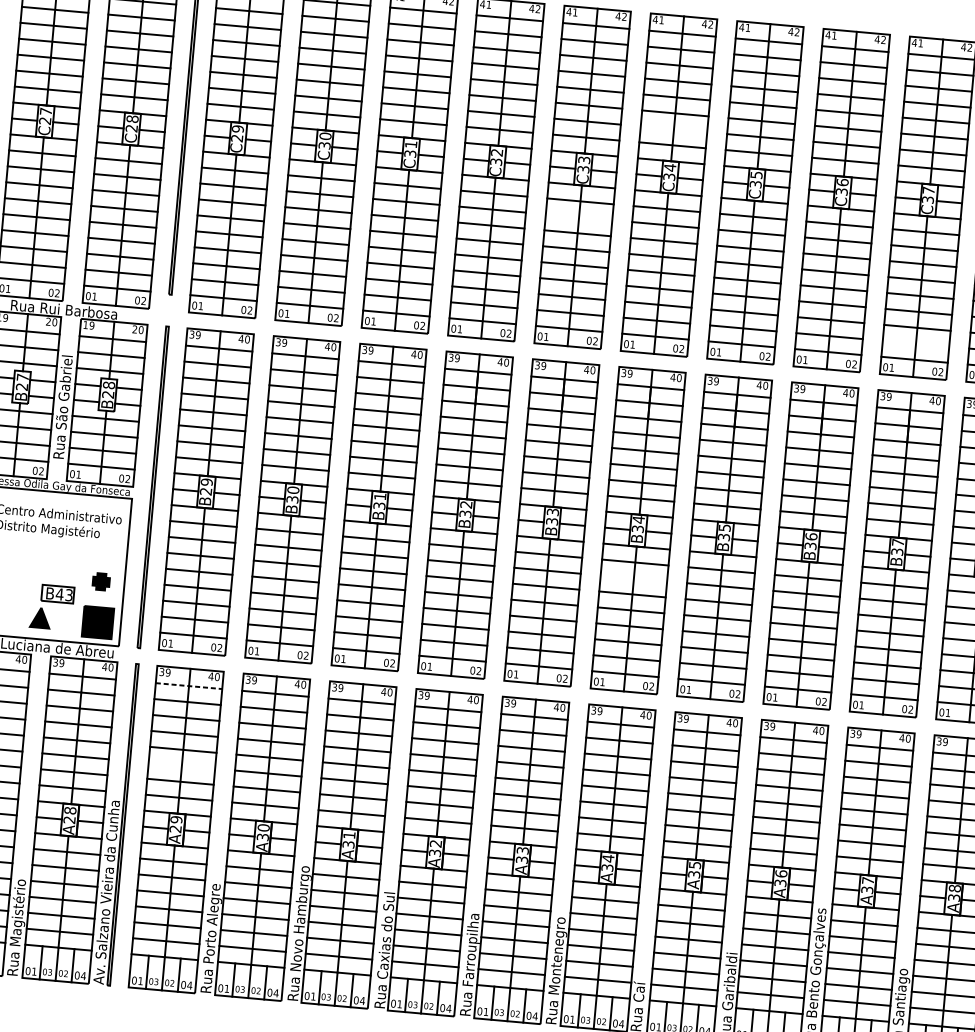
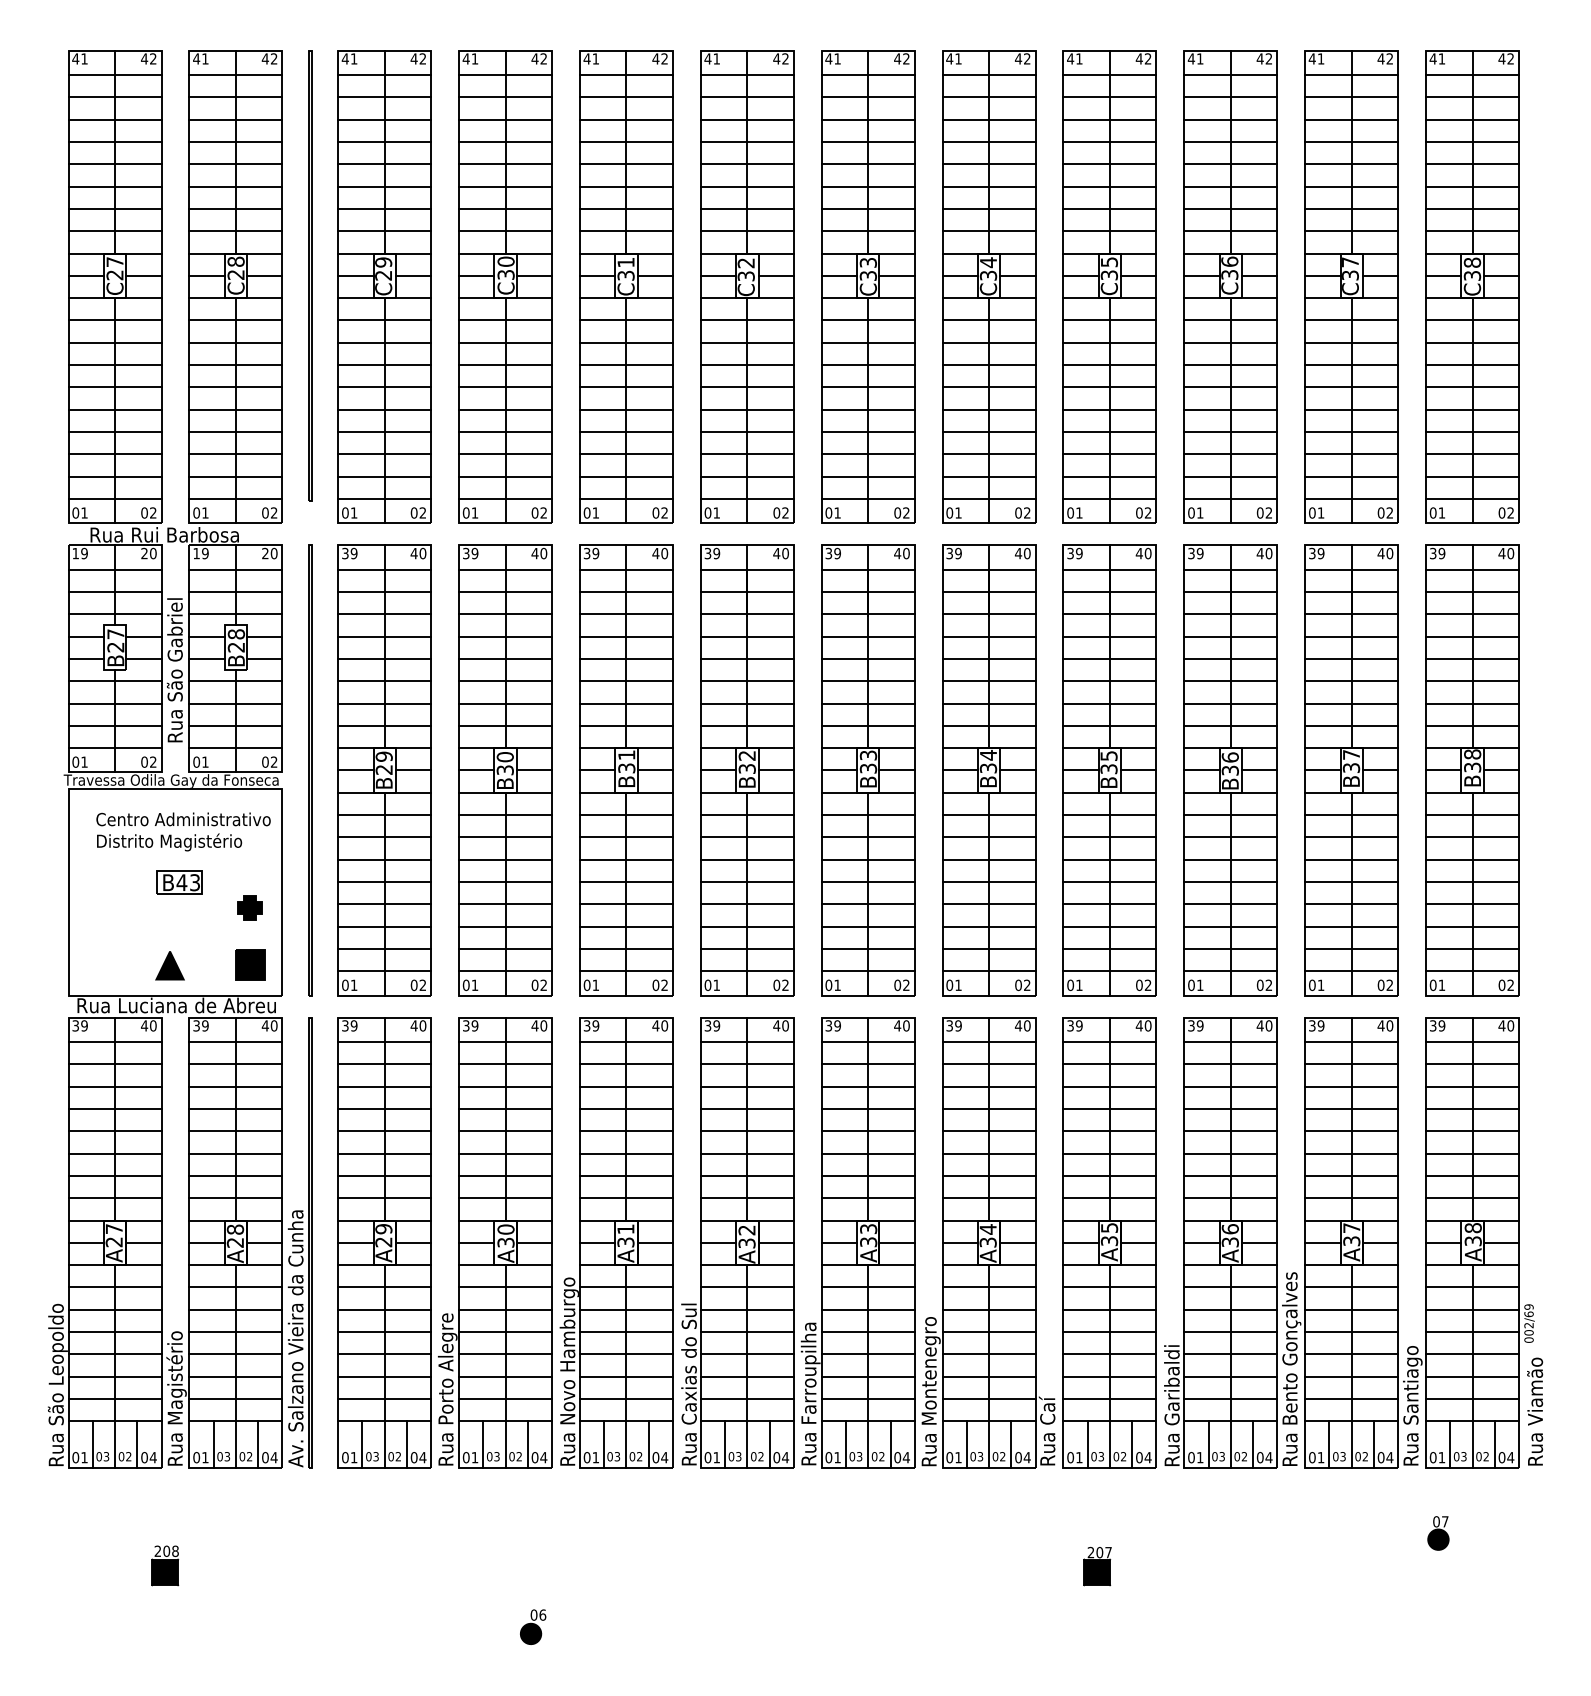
line: (673, 129) -> (988, 208), added
line: (578, 217) -> (867, 342), added
line: (915, 343) -> (1351, 476), added
line: (633, 578) -> (988, 837), added
part: (58, 594) -> (179, 882), moved
part: (98, 622) -> (250, 964), size x0.71
line: (189, 685) -> (385, 1041), dashed -> solid
line: (181, 765) -> (384, 1153), added

